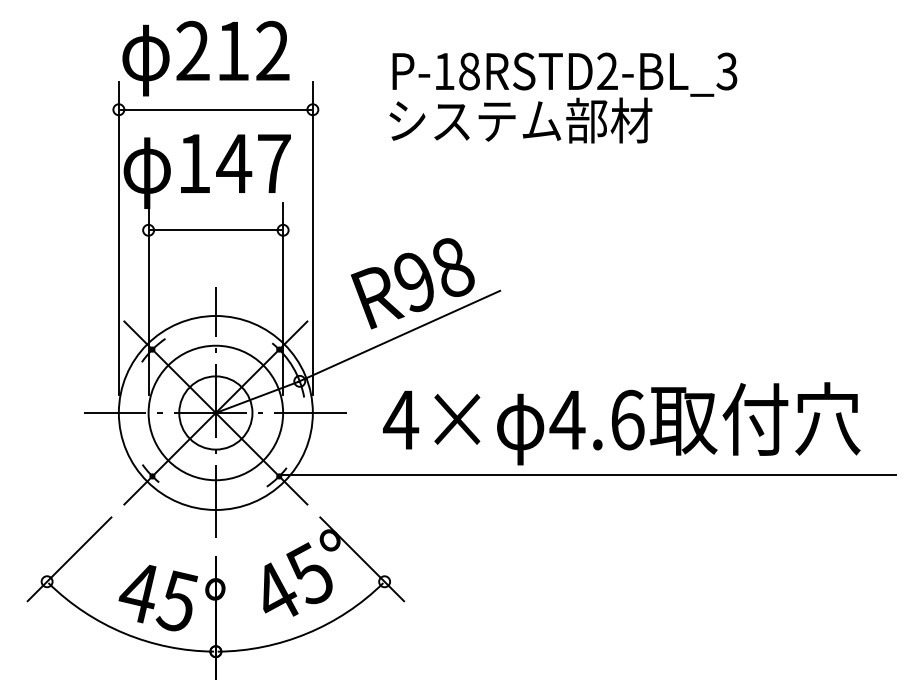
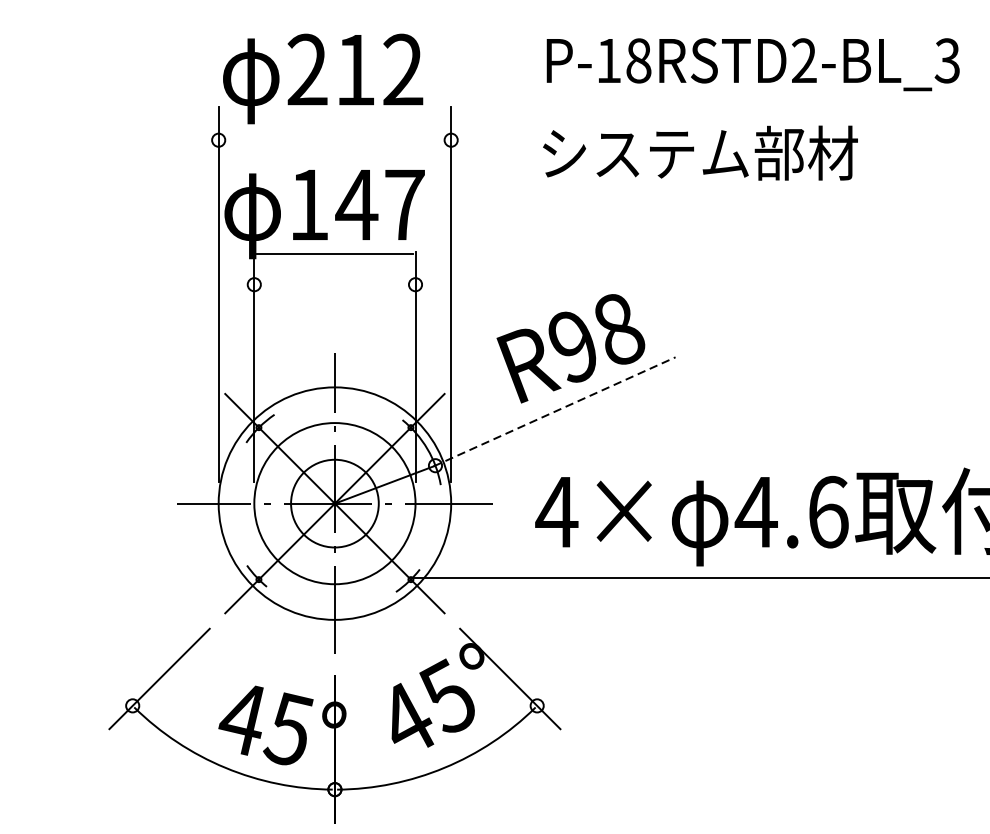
text: (564, 74) -> (752, 64), moved
line: (215, 109) -> (334, 139), removed
line: (215, 230) -> (334, 253), moved
line: (399, 336) -> (554, 411), solid -> dashed

